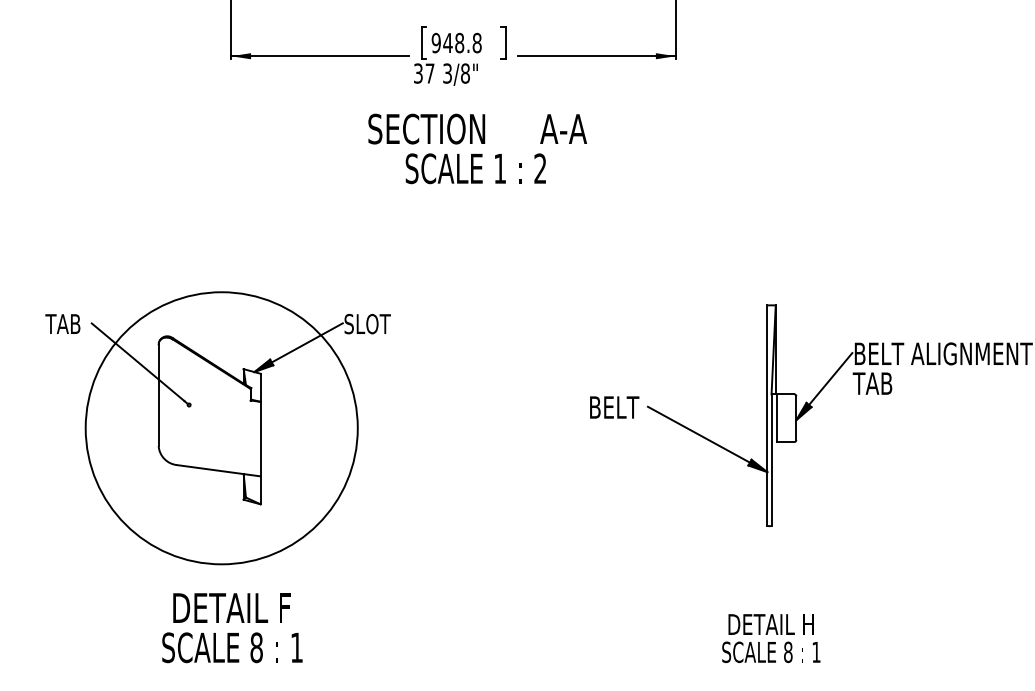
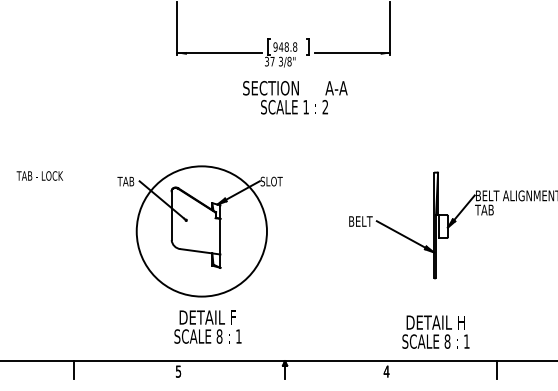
part: (216, 428) -> (199, 231), moved
part: (231, 626) -> (207, 326), moved
part: (770, 637) -> (435, 331), size x1.43

